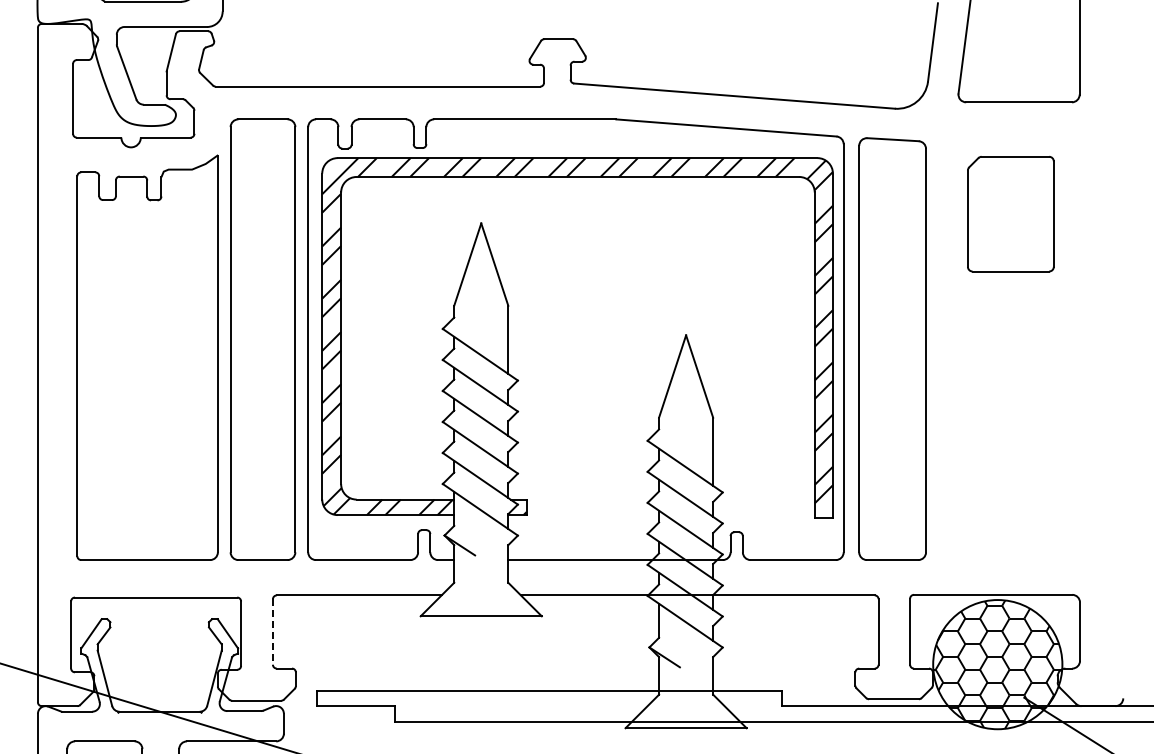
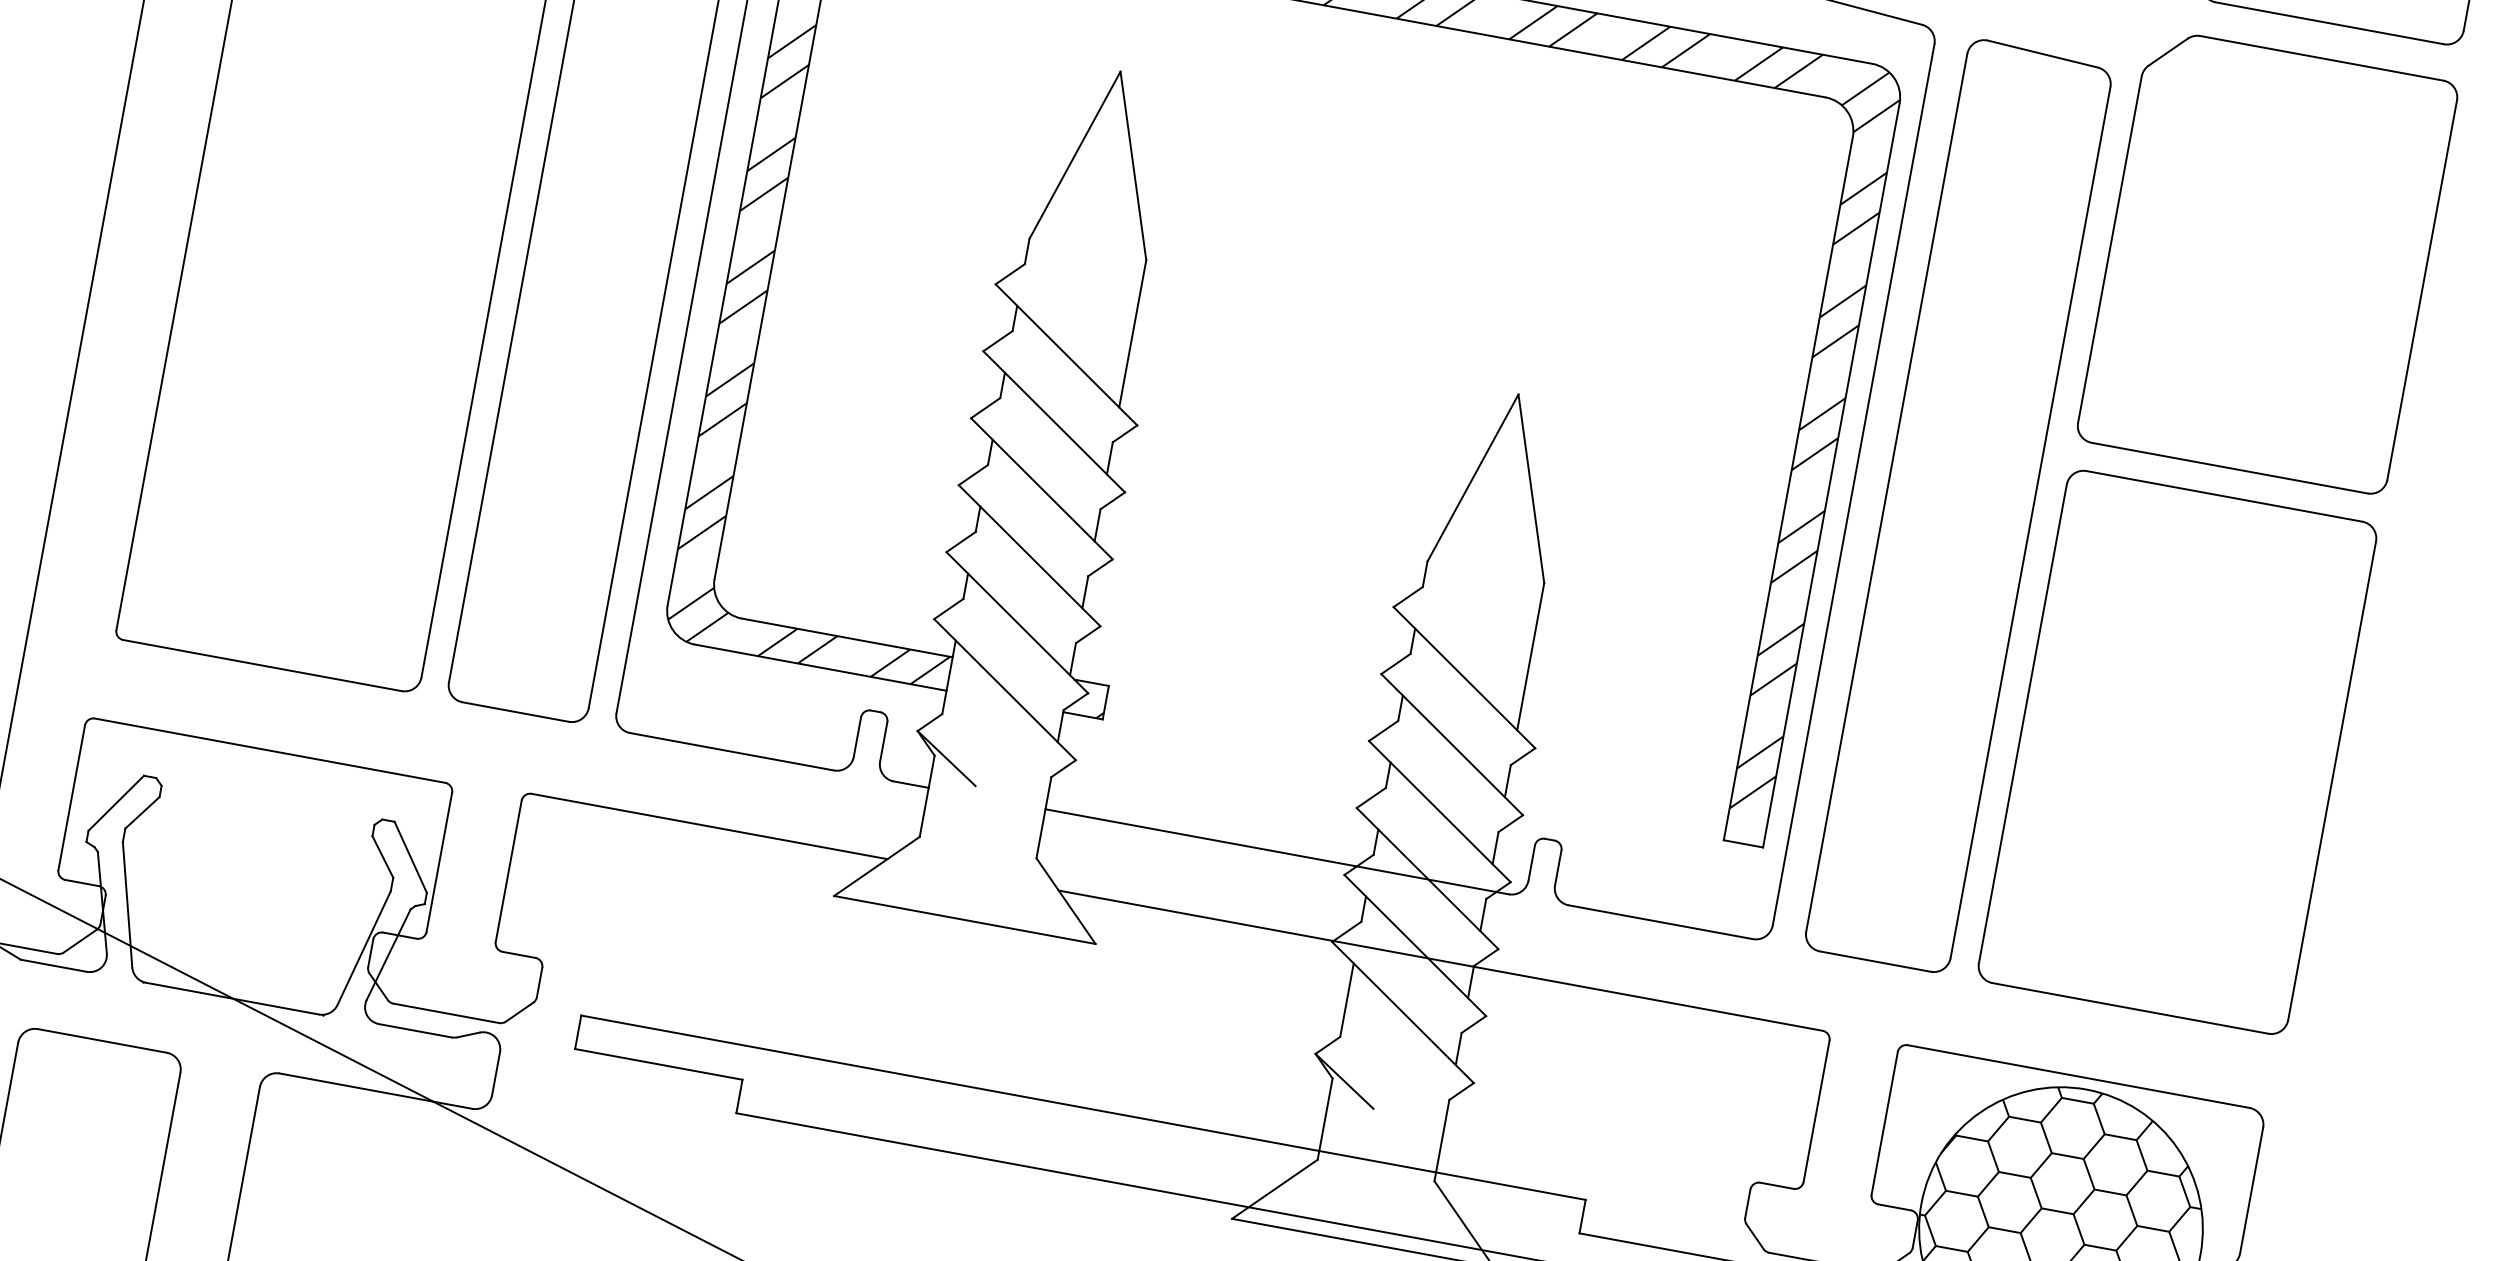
part: (1010, 213) -> (2267, 259), size x1.67
part: (1010, 441) -> (2176, 752), added
line: (272, 631) -> (507, 870), dashed -> solid

